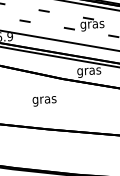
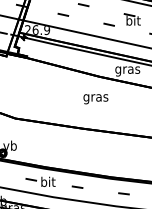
text: (91, 24) -> (132, 21), gras -> bit
text: (44, 101) -> (95, 99), moved

